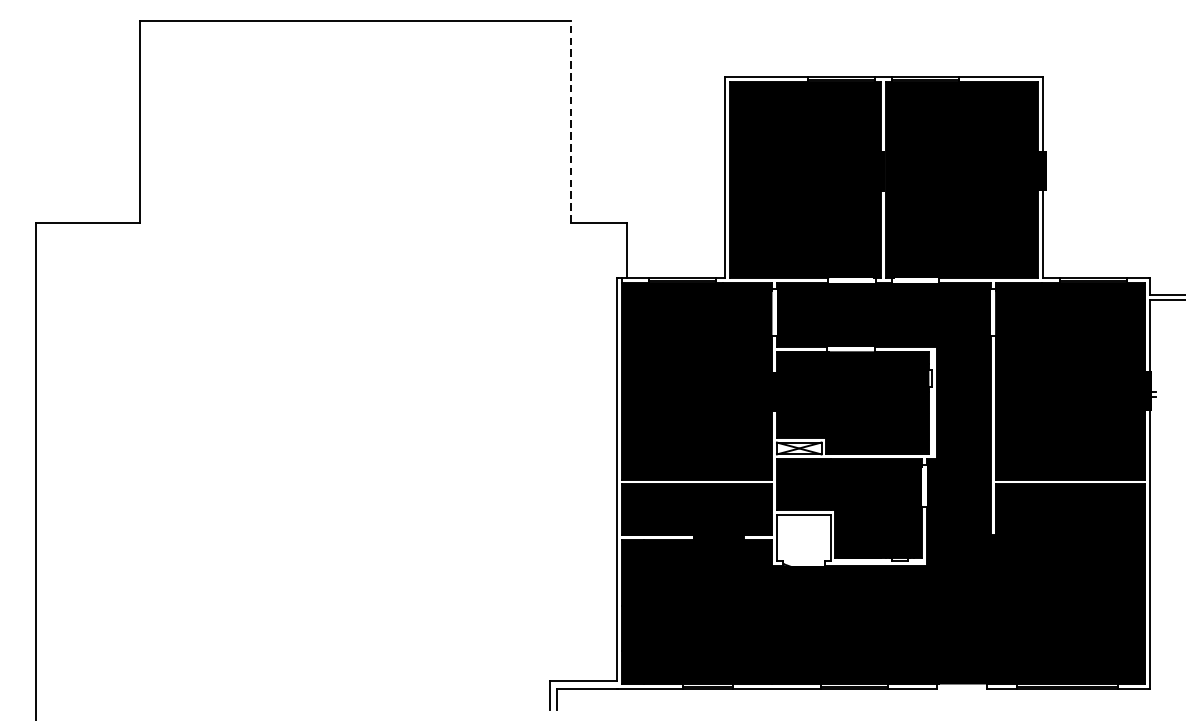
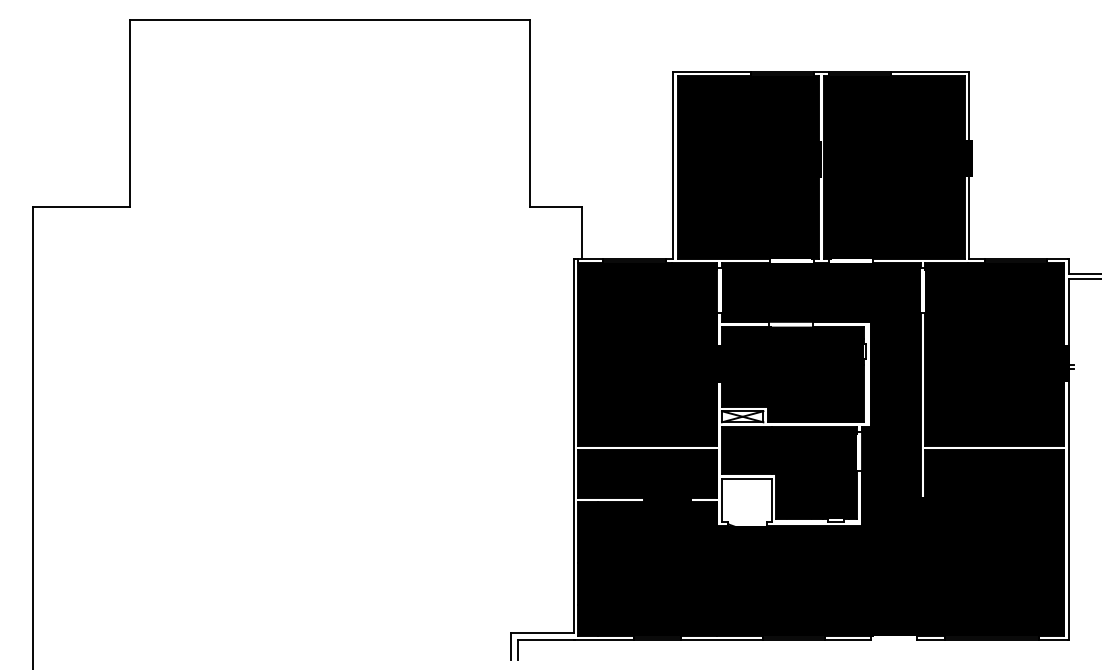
line: (570, 121) -> (530, 112), dashed -> solid

